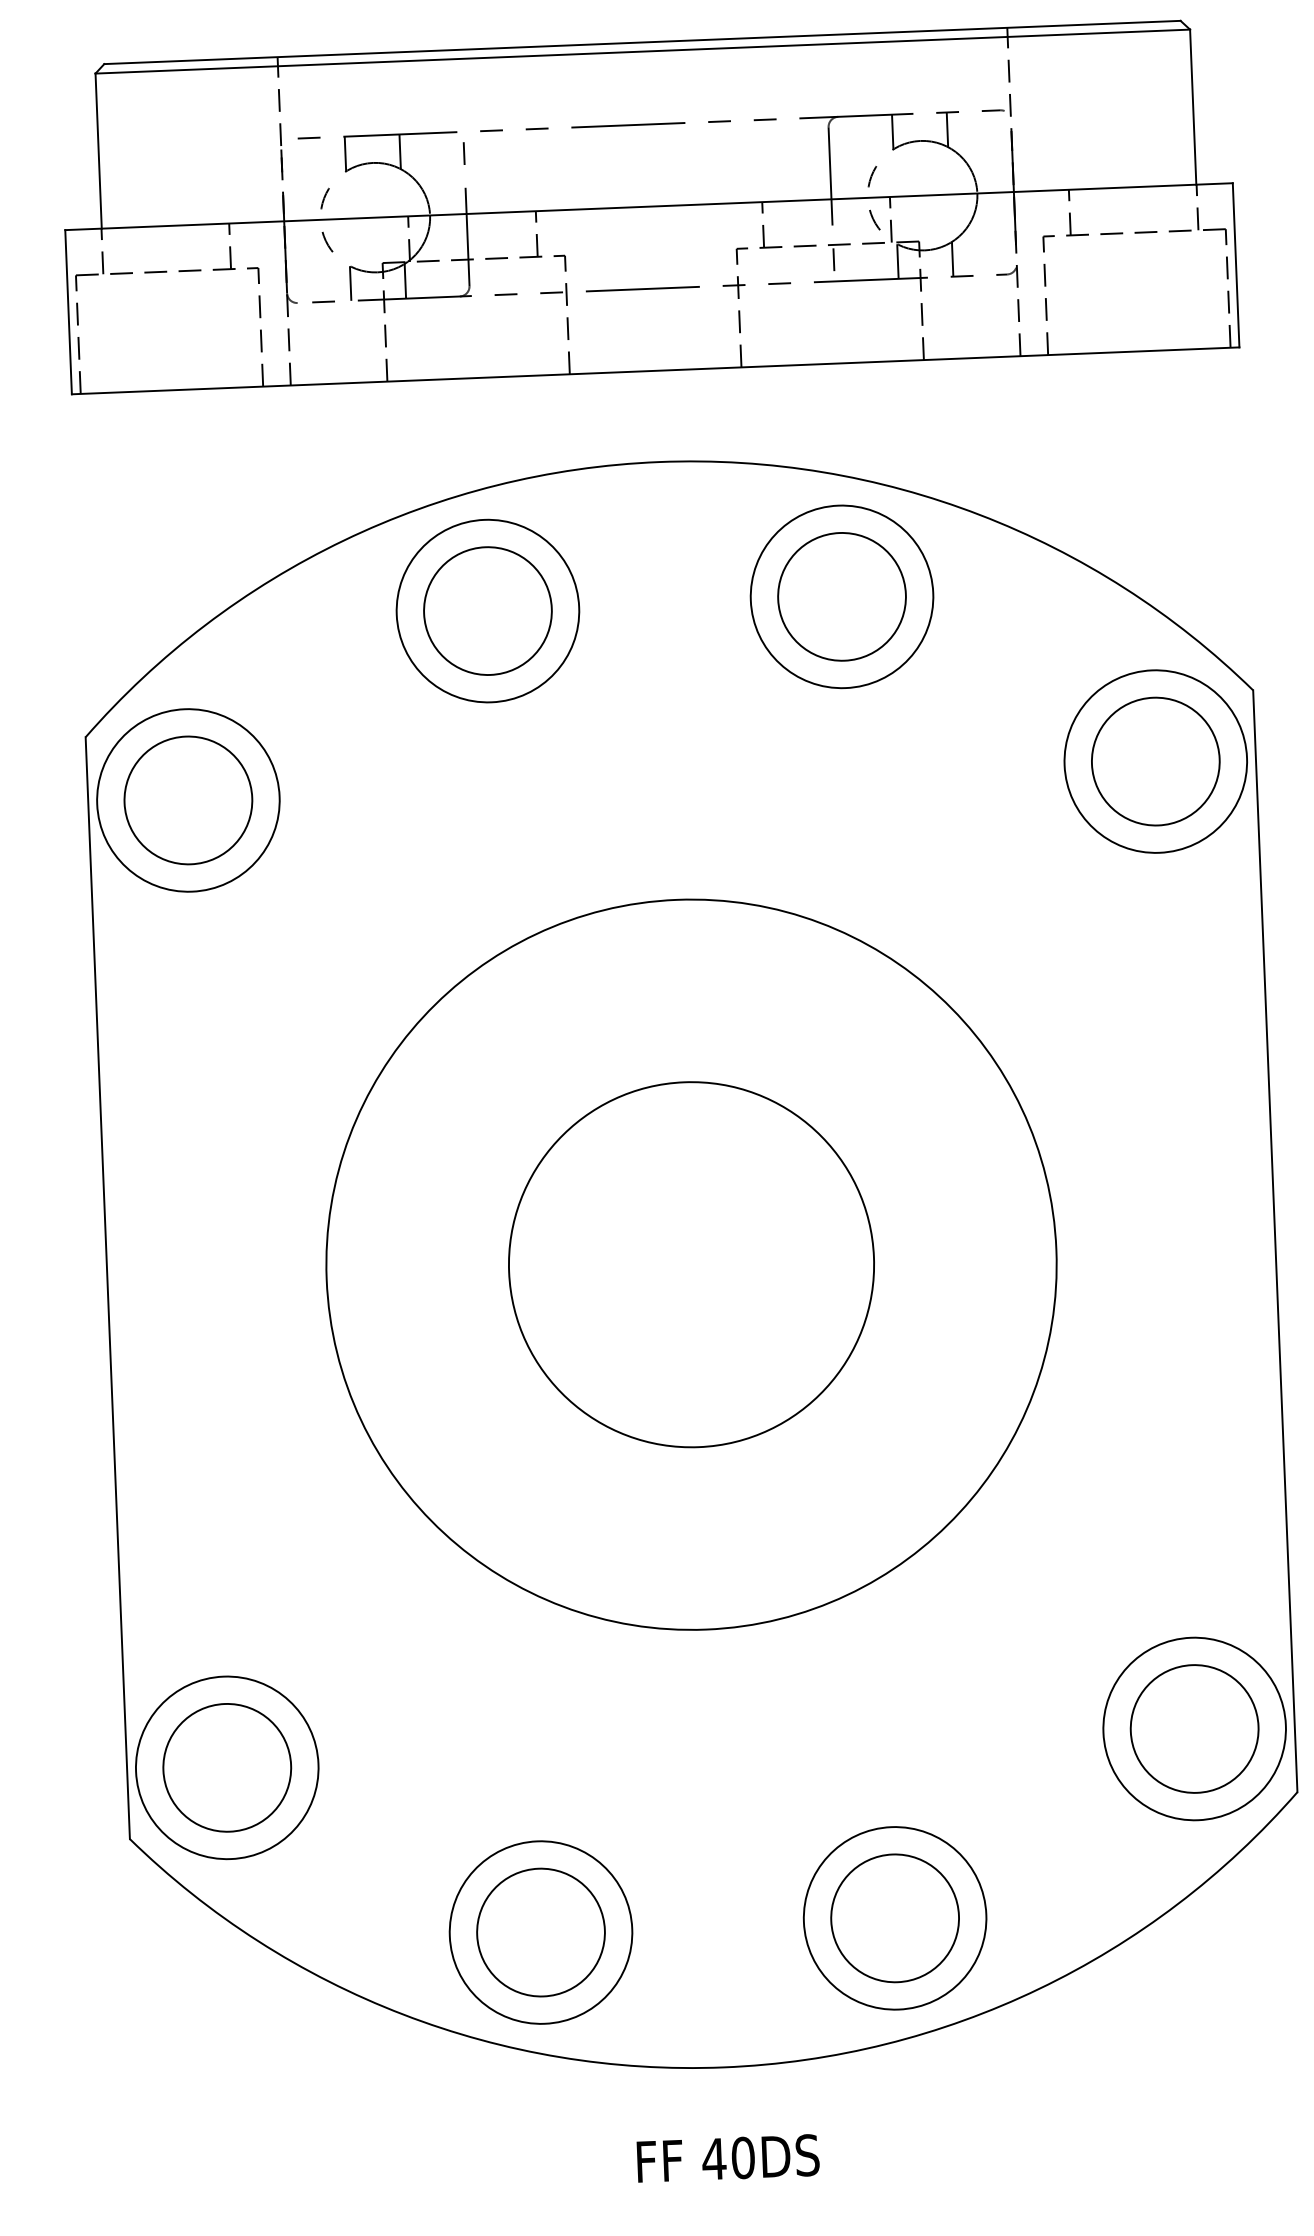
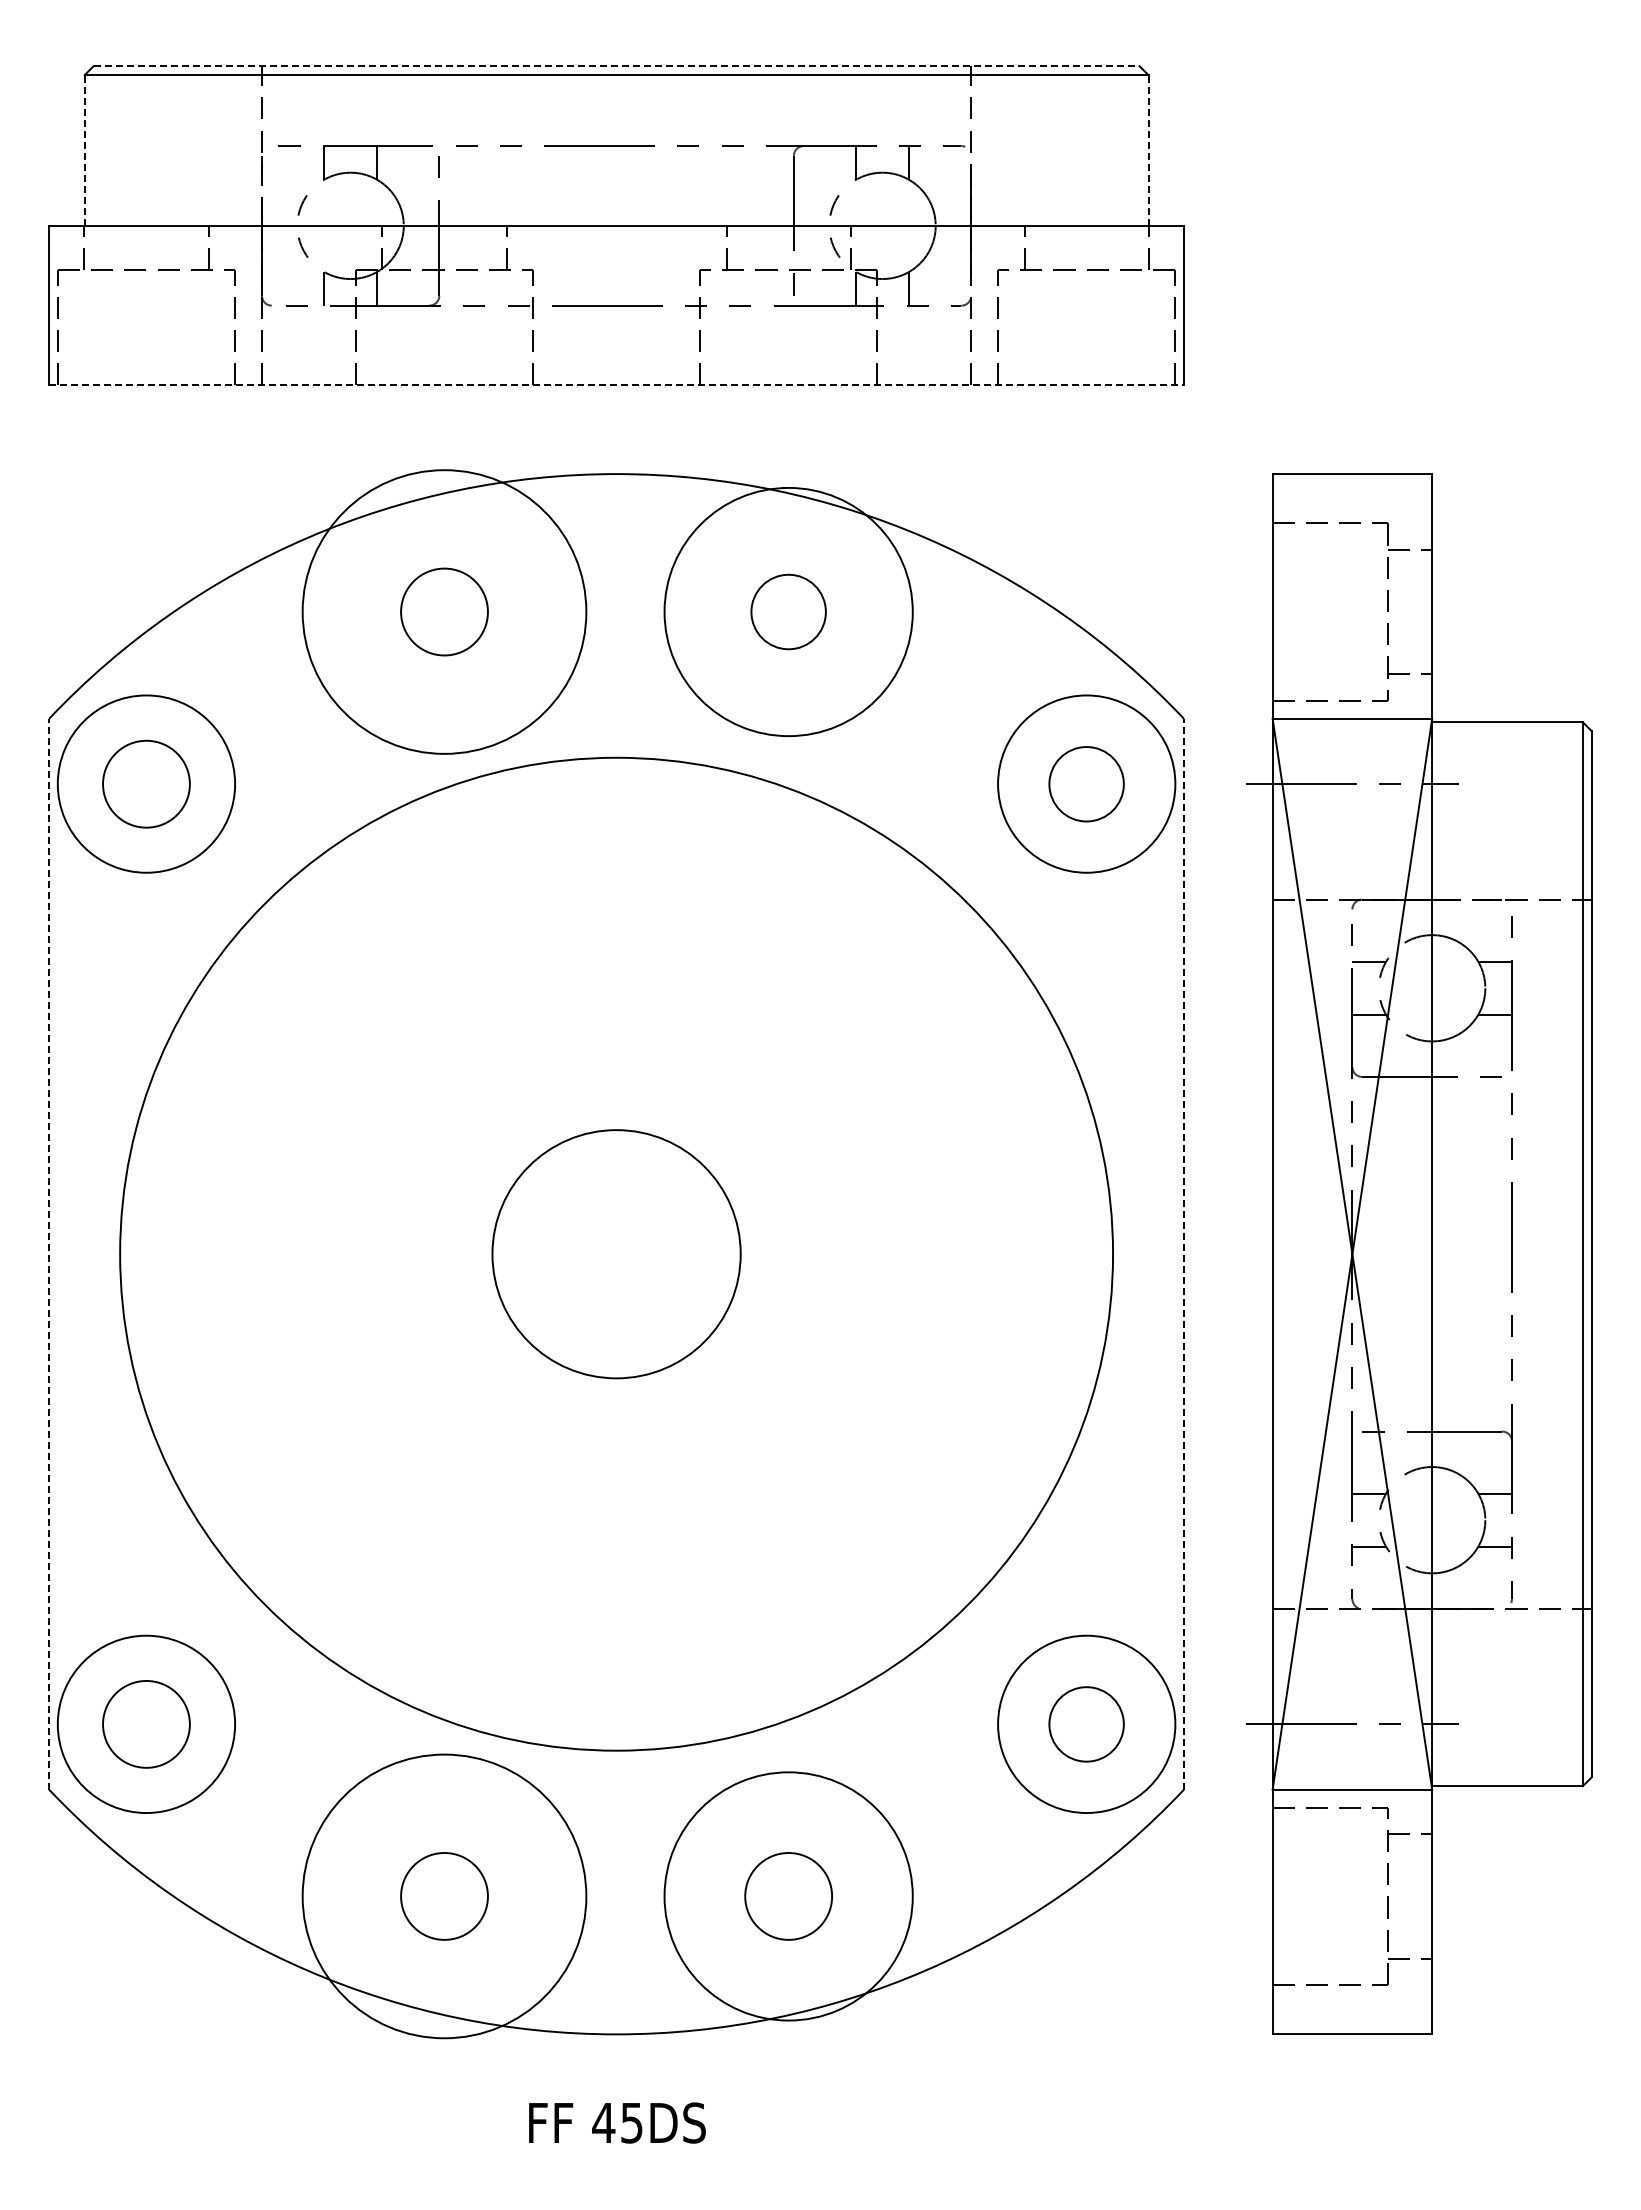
line: (643, 42) -> (617, 66), solid -> dashed
line: (1193, 107) -> (1148, 150), solid -> dashed
line: (98, 151) -> (84, 150), solid -> dashed
line: (656, 370) -> (617, 385), solid -> dashed
circle: (841, 596) -> (788, 611), size x0.6
circle: (841, 596) -> (788, 611), size x1.4
circle: (487, 610) -> (444, 611), size x0.7
circle: (487, 610) -> (444, 611), size x1.6
circle: (1155, 762) -> (1086, 784), size x0.6
circle: (188, 800) -> (146, 784), size x0.7
line: (1274, 1240) -> (1183, 1253), solid -> dashed
circle: (691, 1263) -> (616, 1253), size x0.7
circle: (691, 1263) -> (616, 1253), size x1.4
line: (108, 1287) -> (49, 1253), solid -> dashed
circle: (1194, 1729) -> (1086, 1724), size x0.6
circle: (227, 1767) -> (146, 1724), size x0.7
circle: (894, 1918) -> (788, 1896), size x0.7
circle: (894, 1918) -> (788, 1896), size x1.4
circle: (541, 1932) -> (444, 1896), size x0.7
circle: (541, 1932) -> (444, 1896), size x1.6
text: (743, 2157) -> (632, 2122), 40DS -> 45DS

